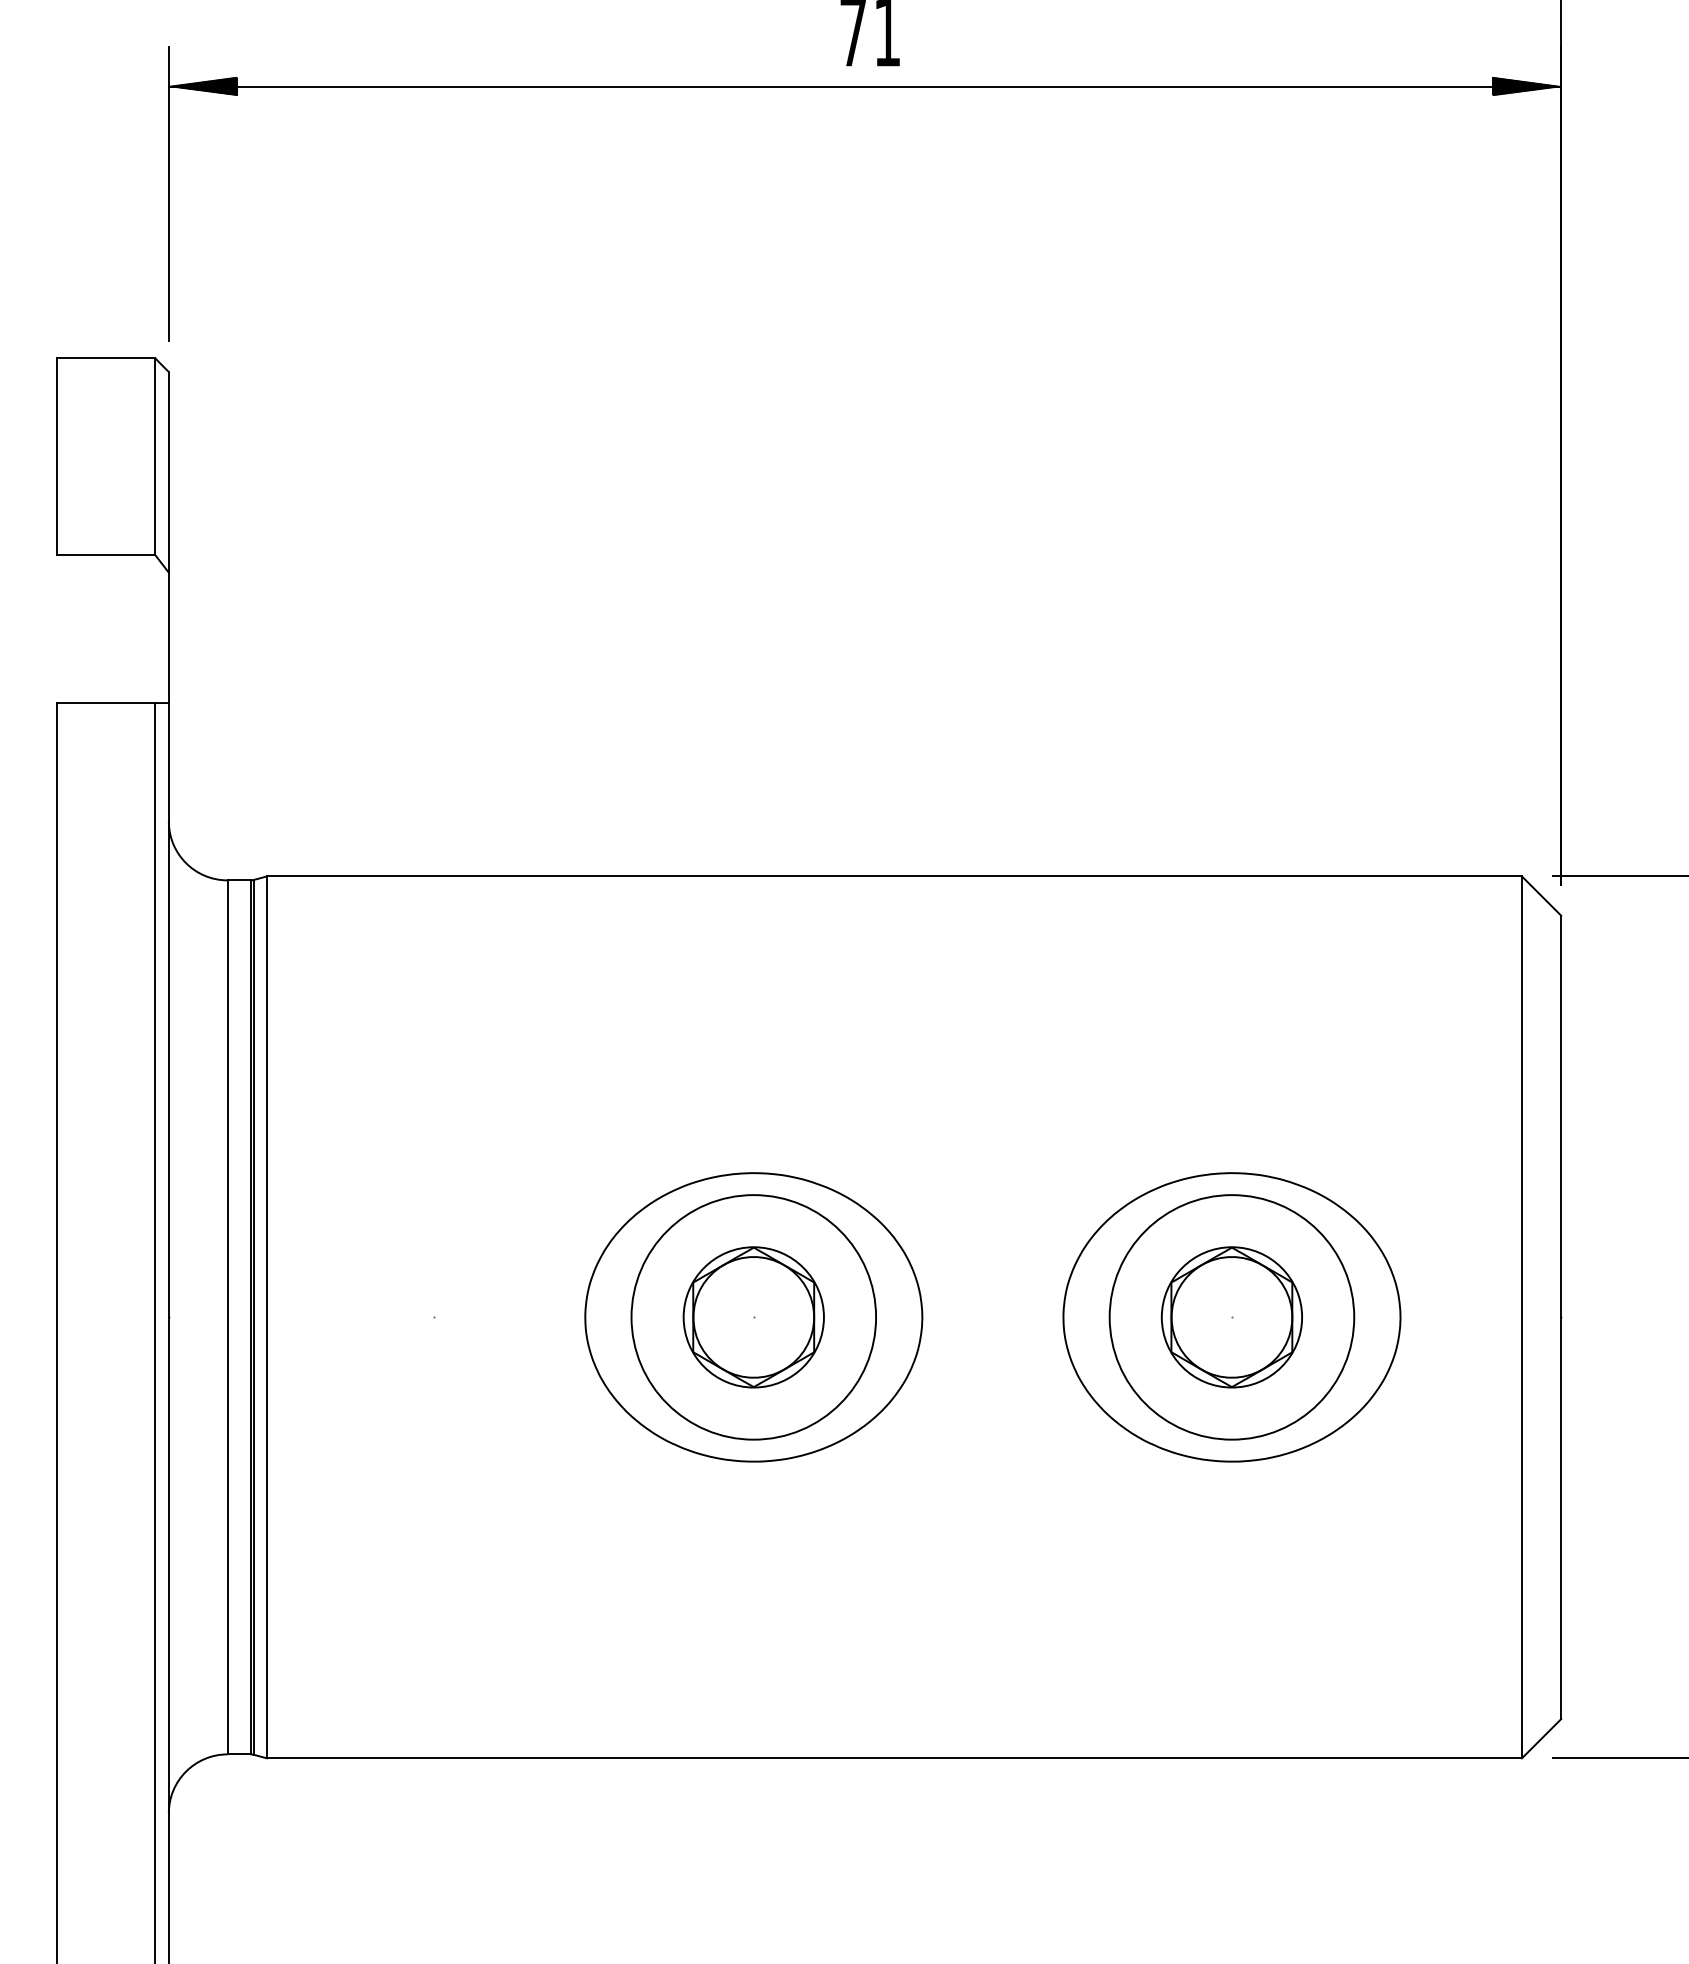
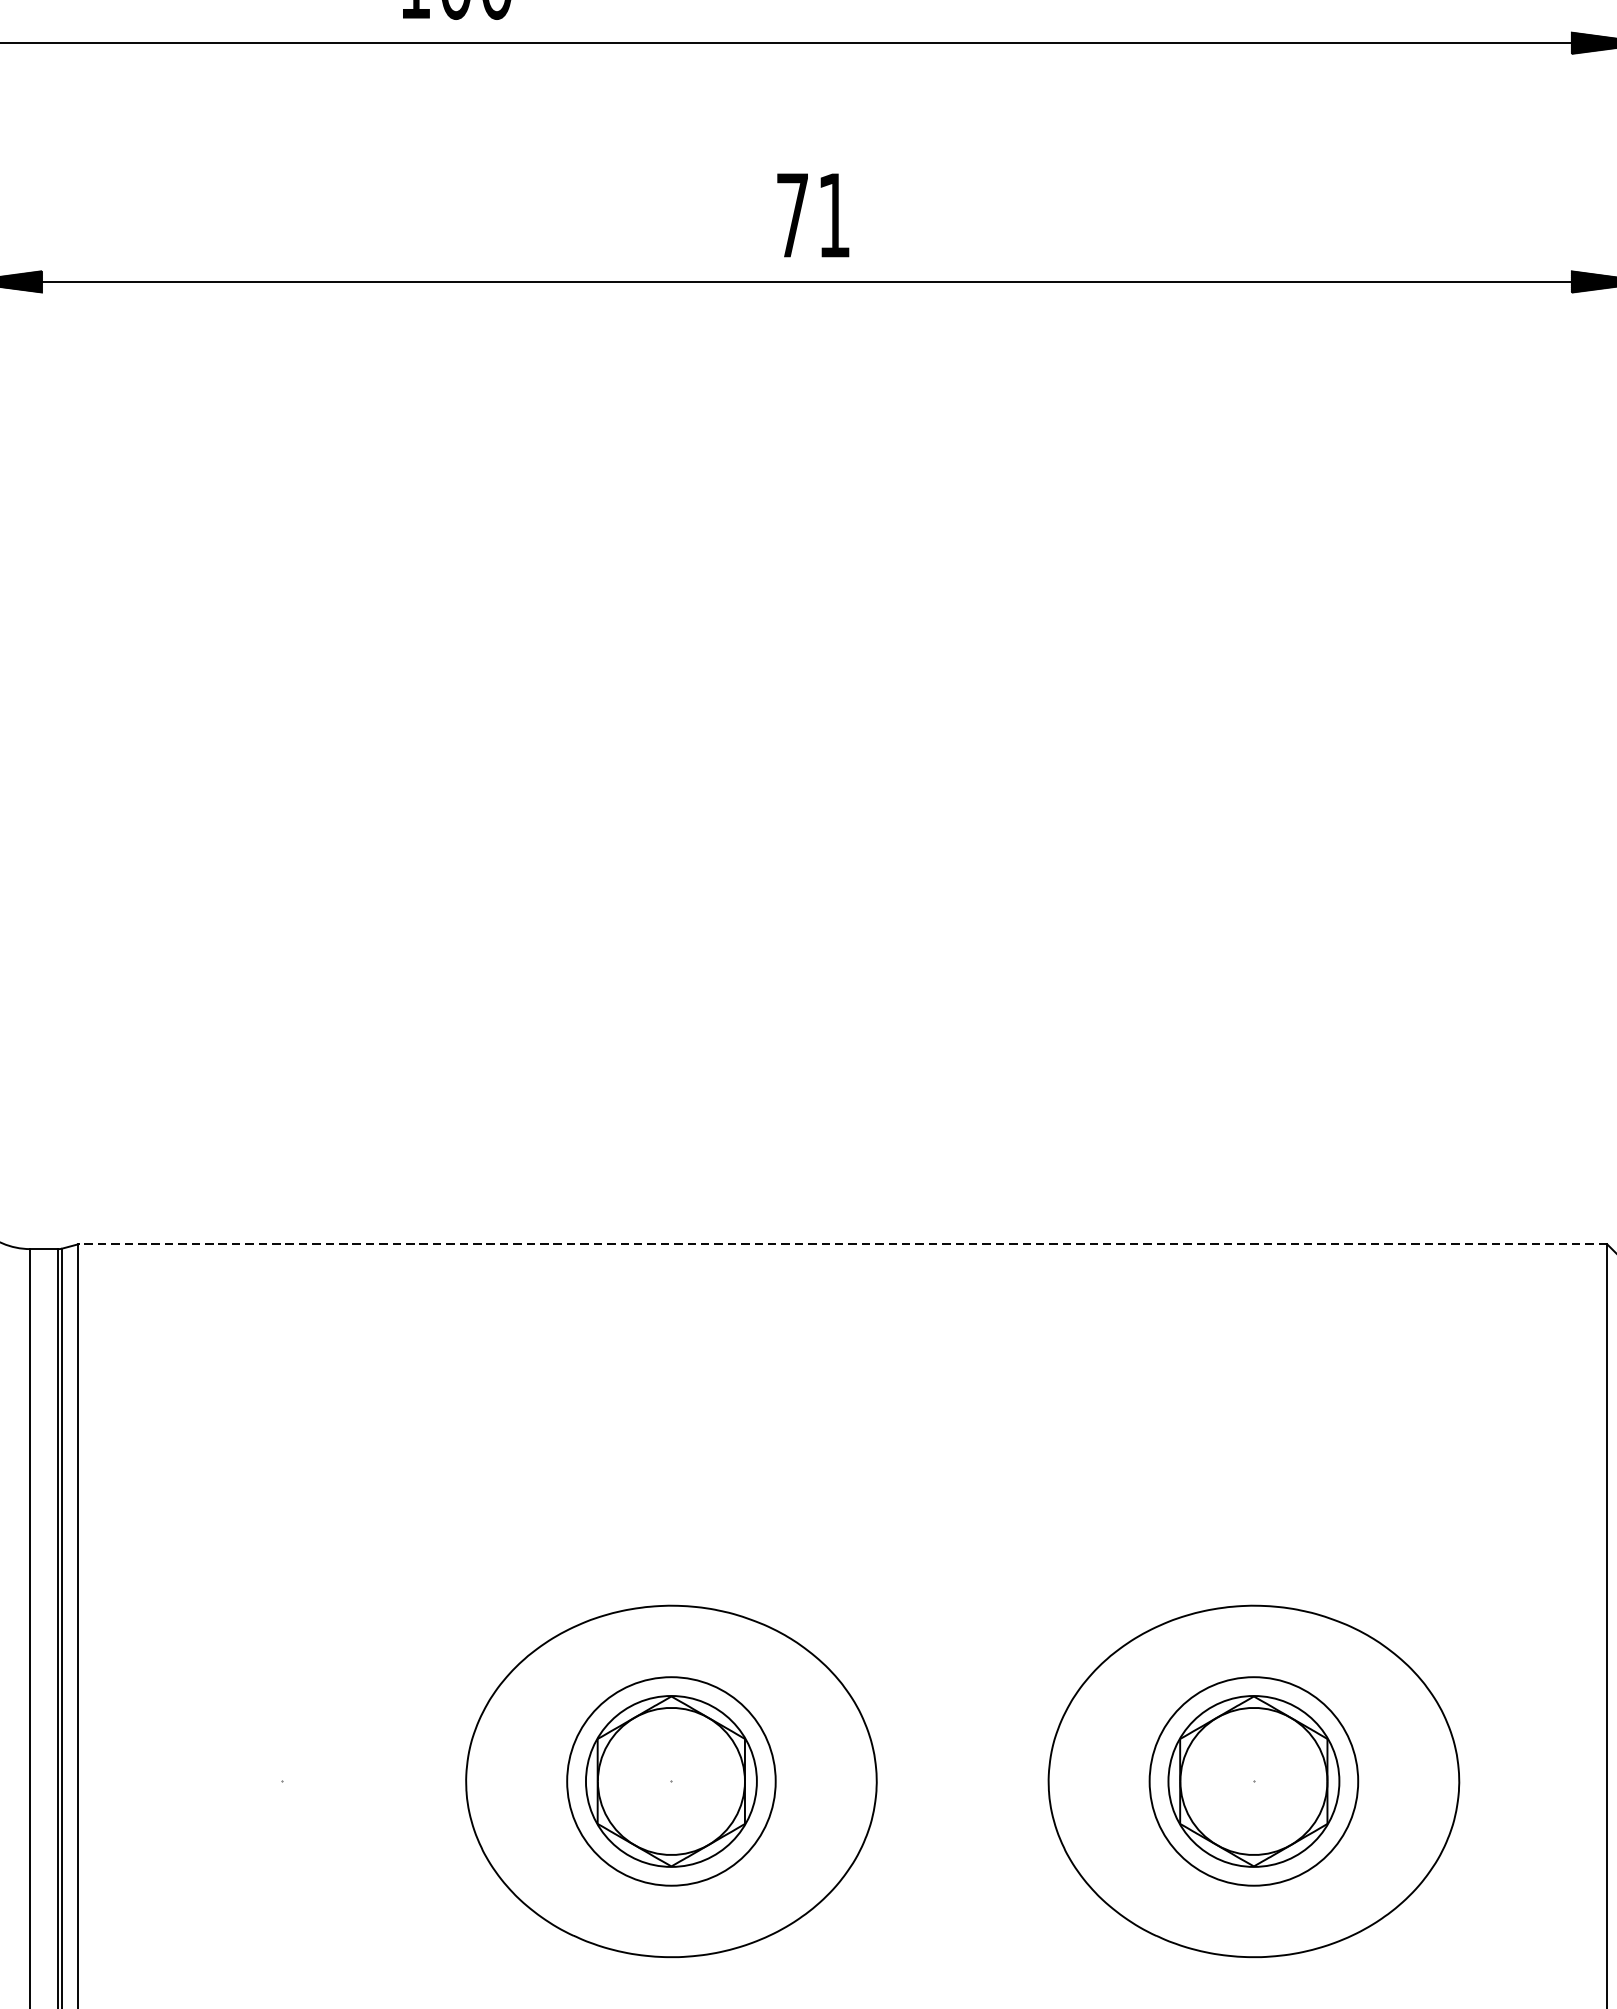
line: (894, 876) -> (842, 1244), solid -> dashed
circle: (753, 1317) -> (671, 1781), size x0.7
circle: (1231, 1317) -> (1253, 1781), size x0.7

